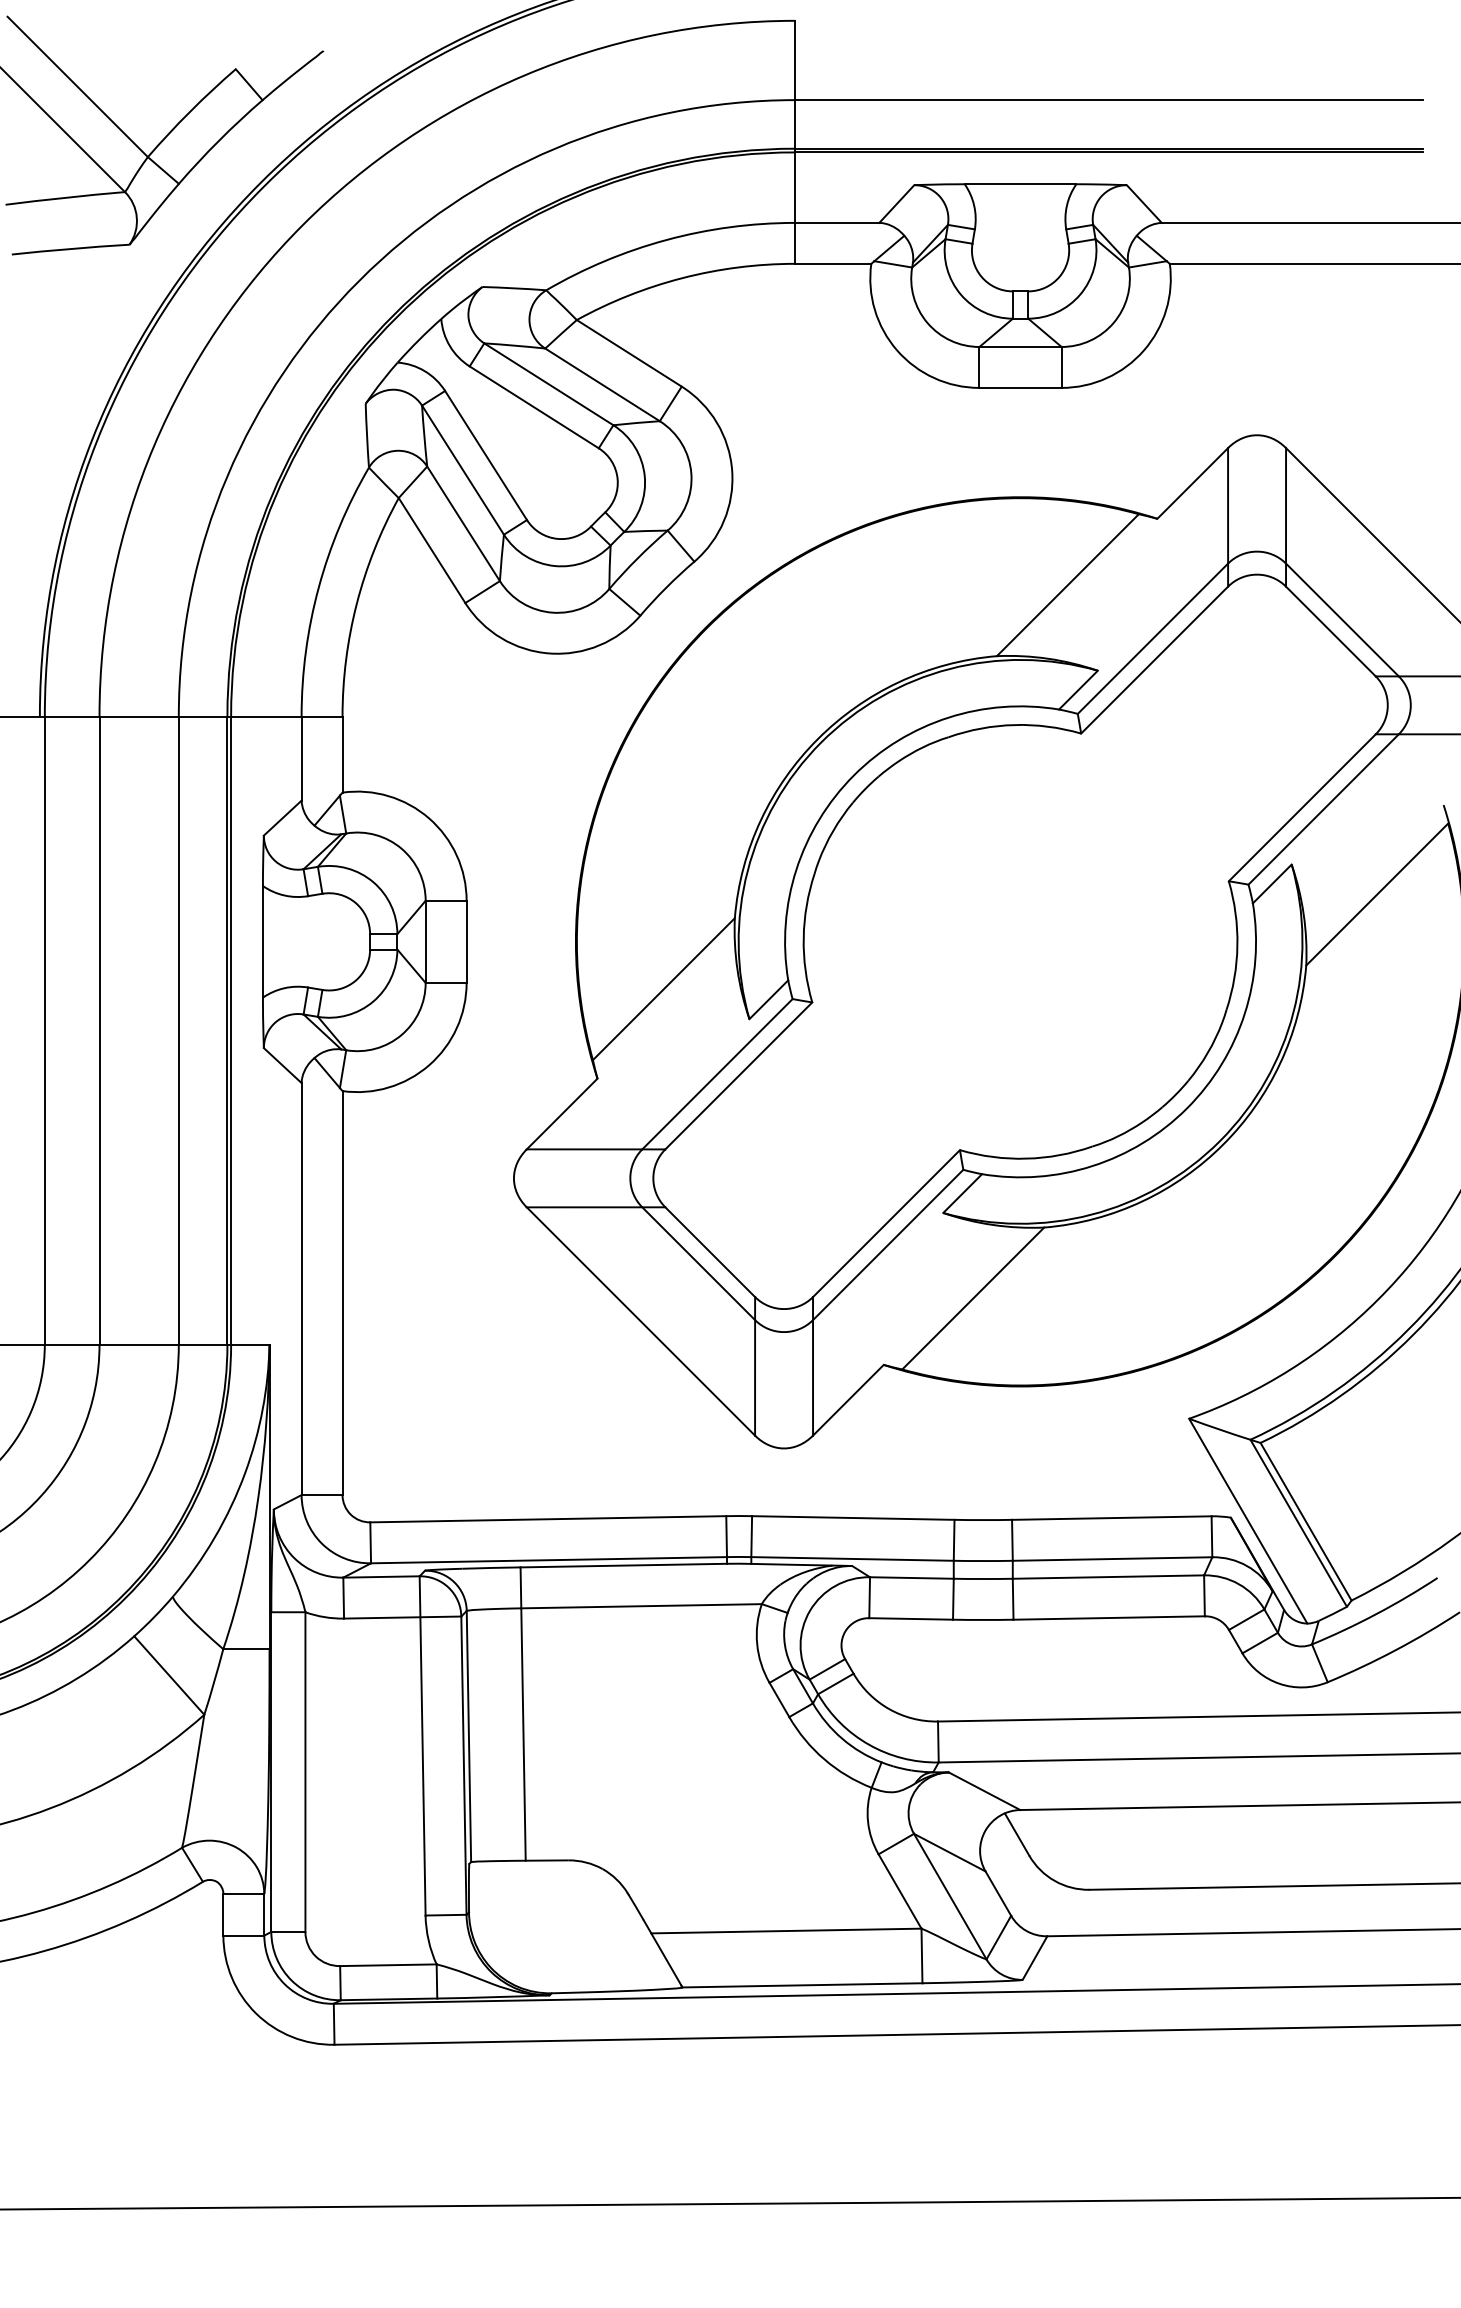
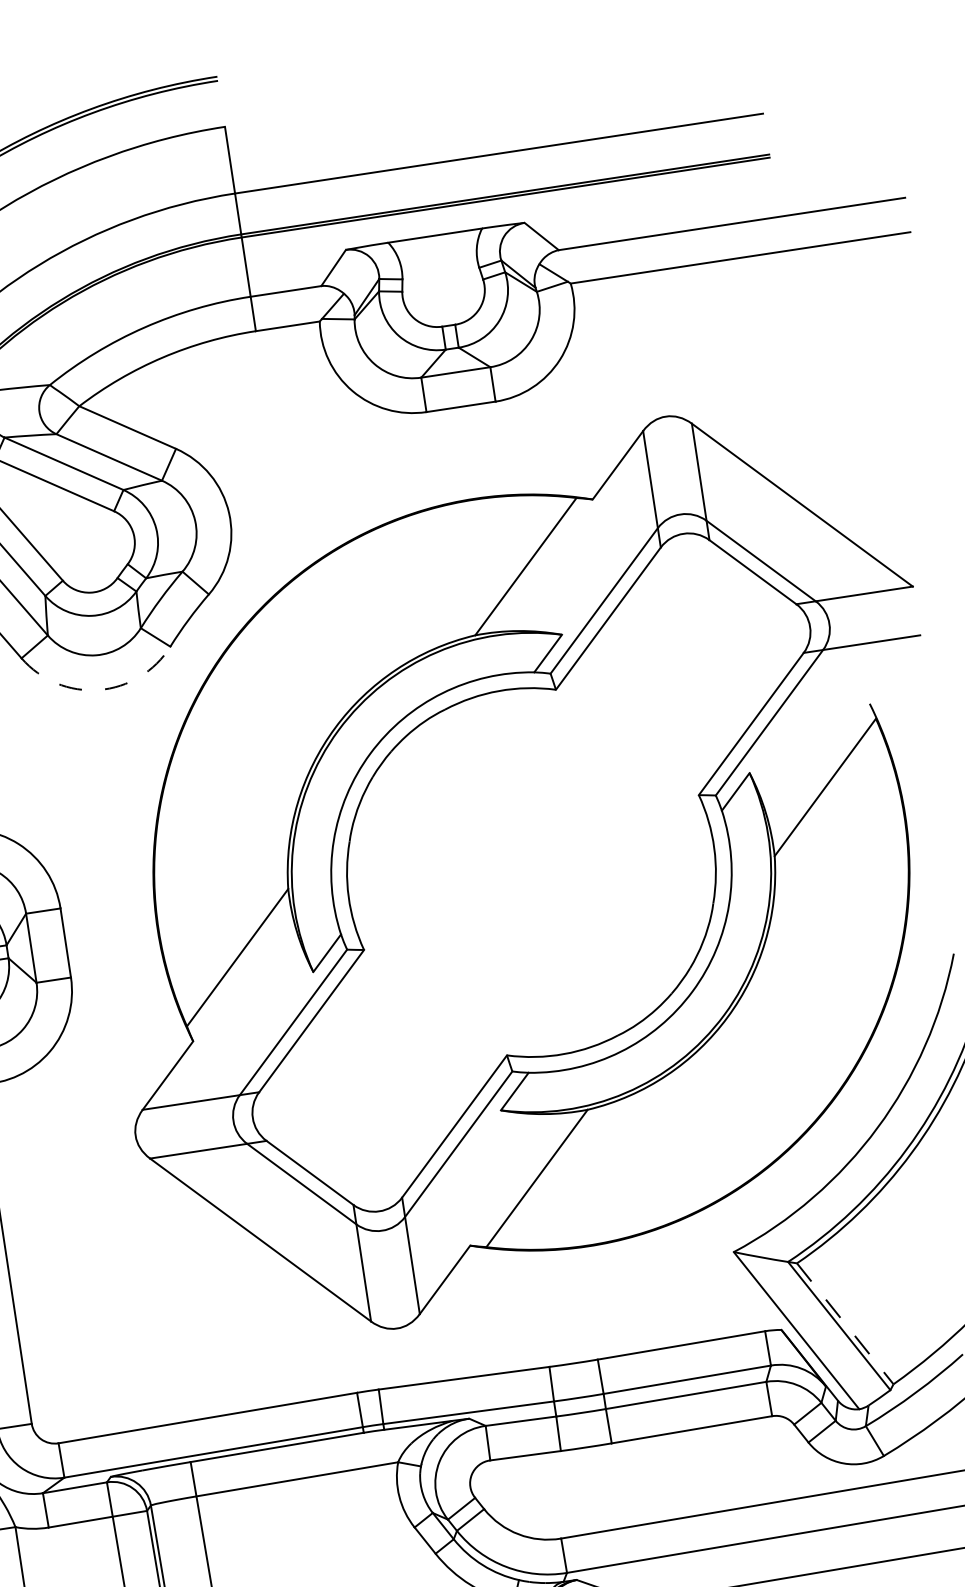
arc: (549, 653) -> (98, 690), solid -> dashed
line: (1306, 1521) -> (845, 1323), solid -> dashed

